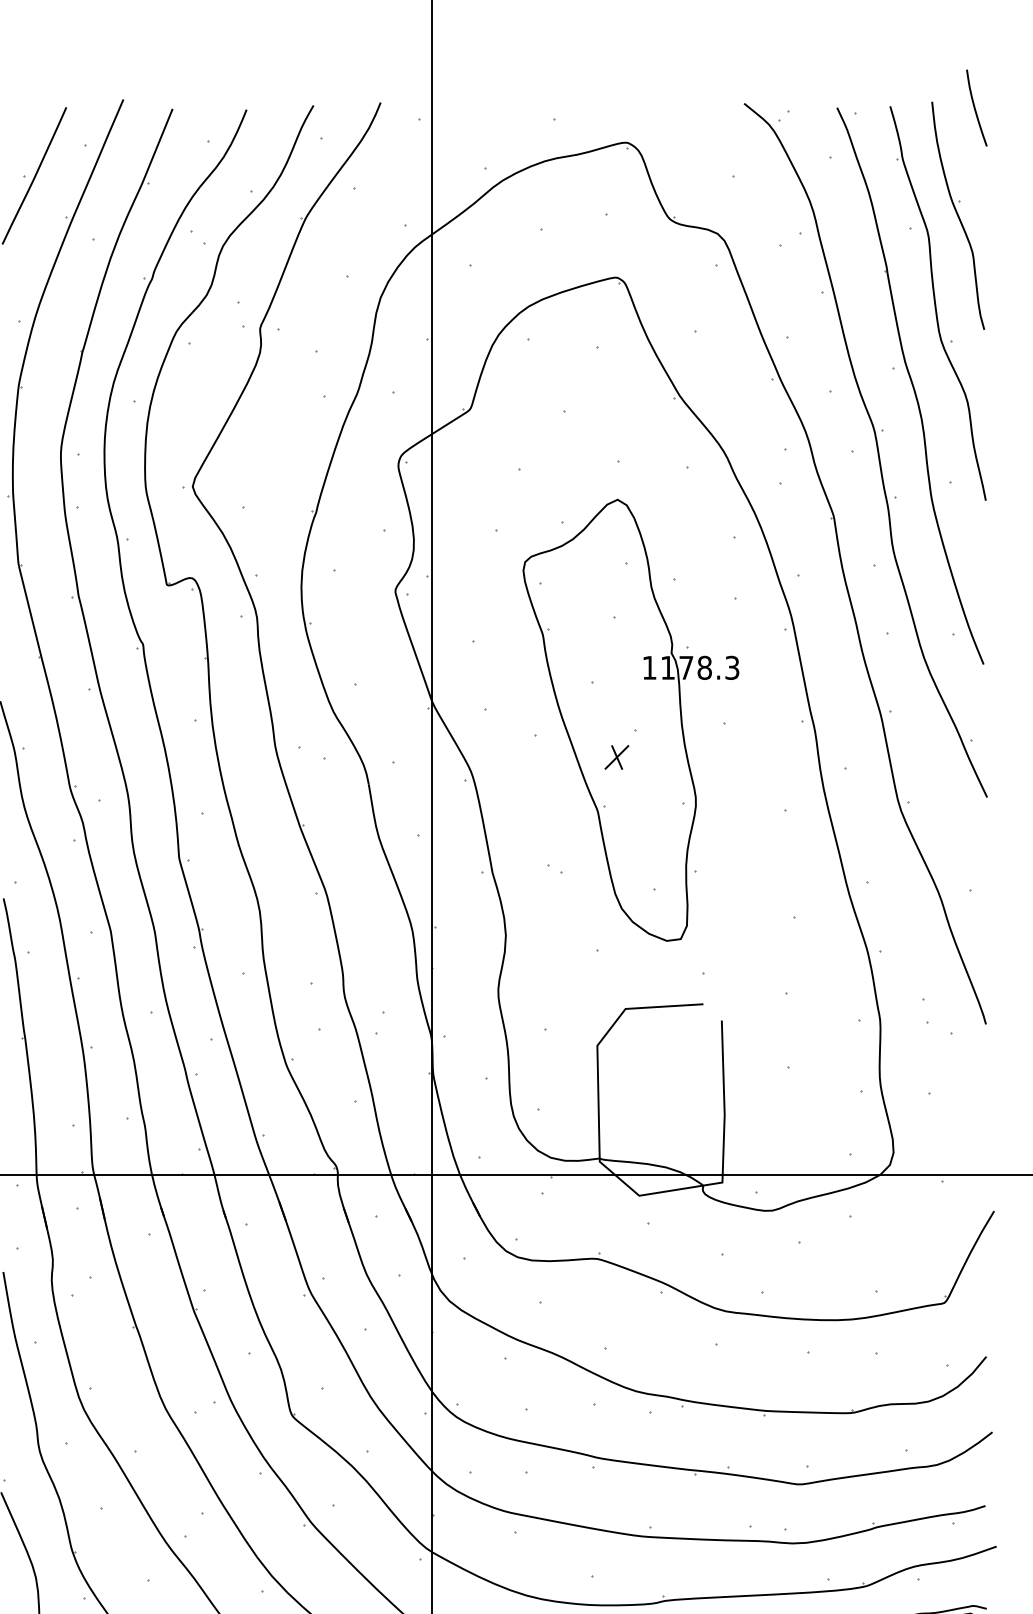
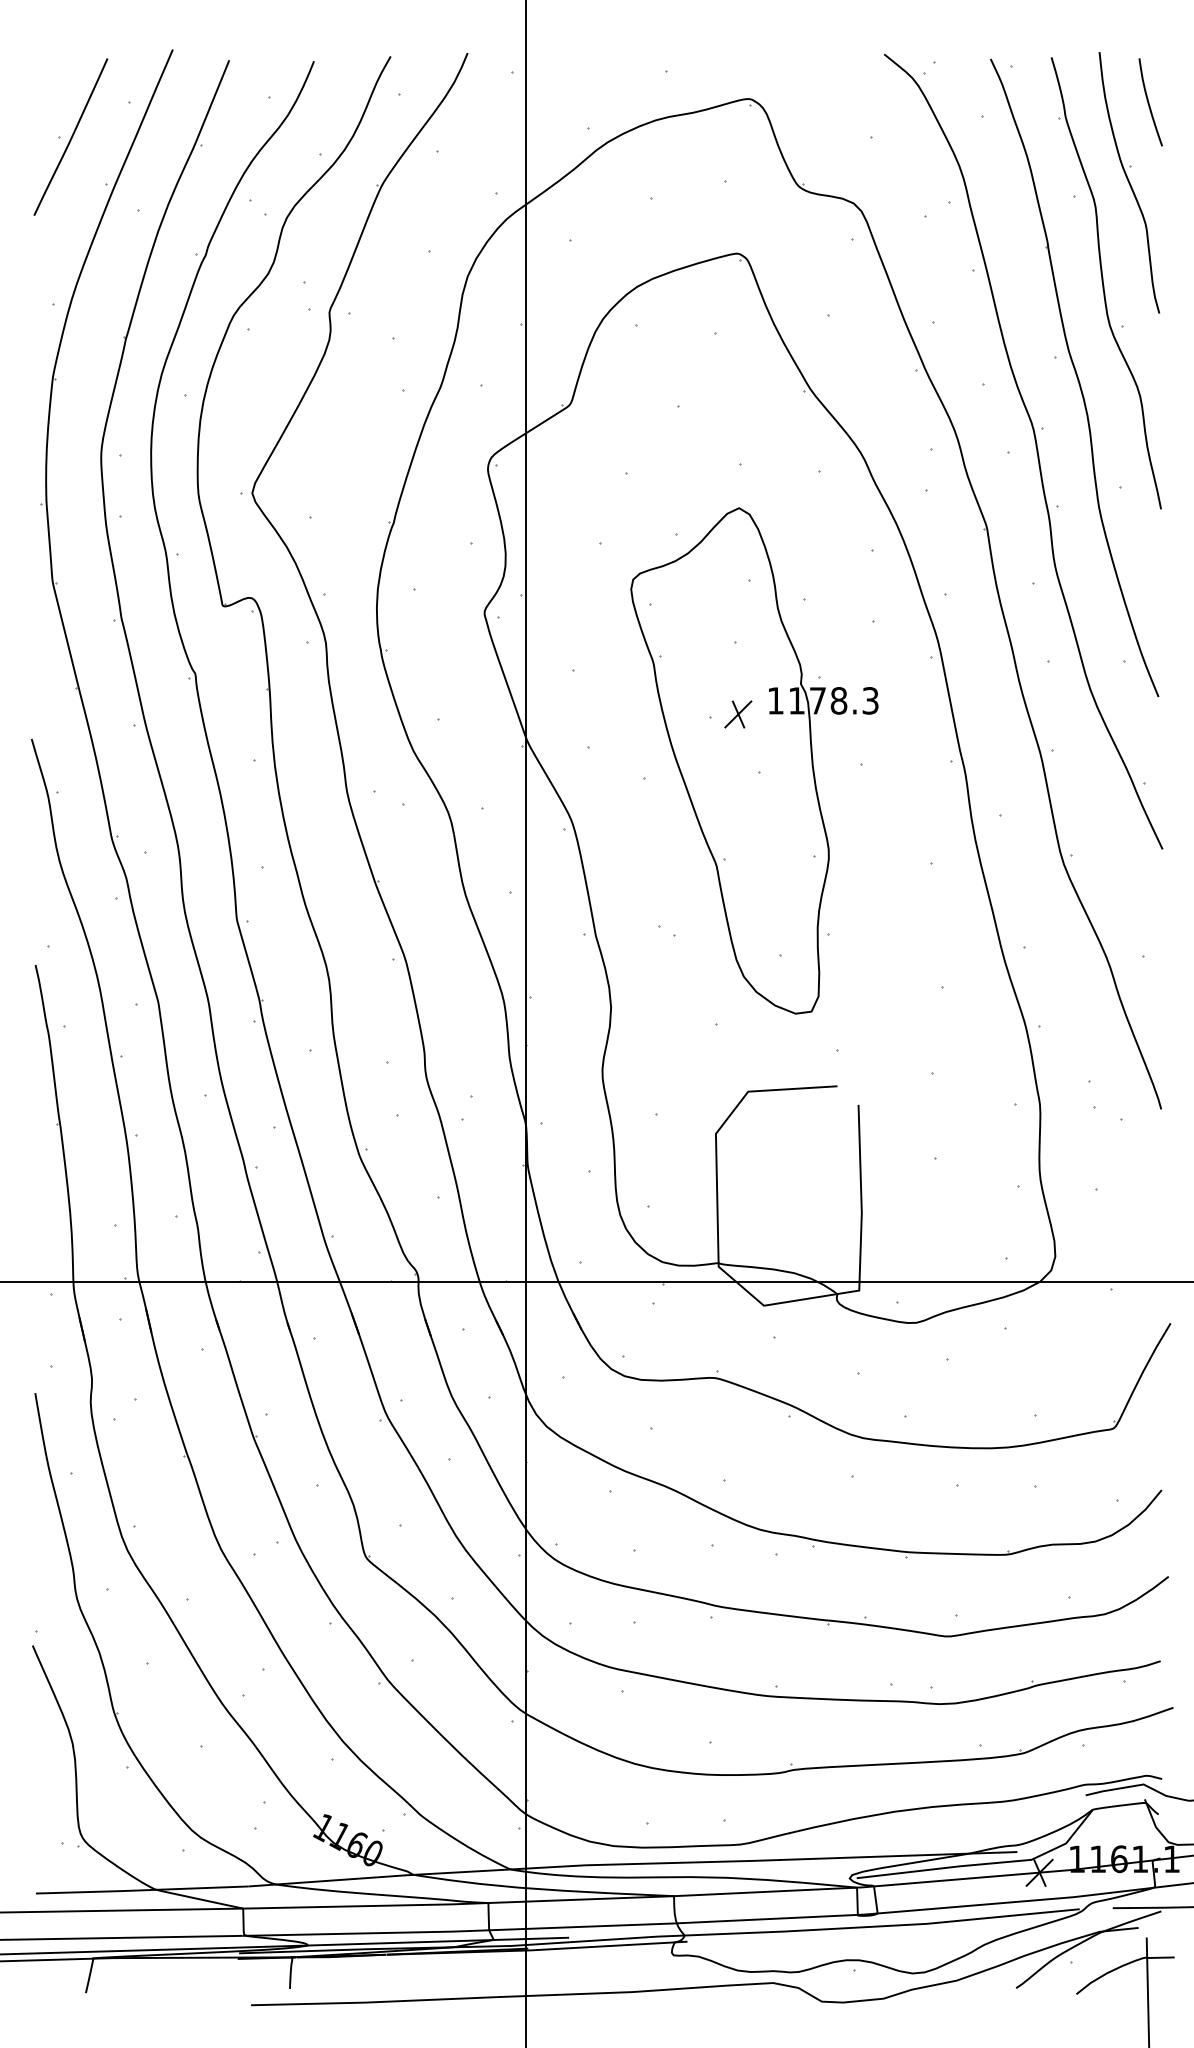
curve: (975, 108) -> (1149, 102), moved
part: (617, 757) -> (738, 714), moved

